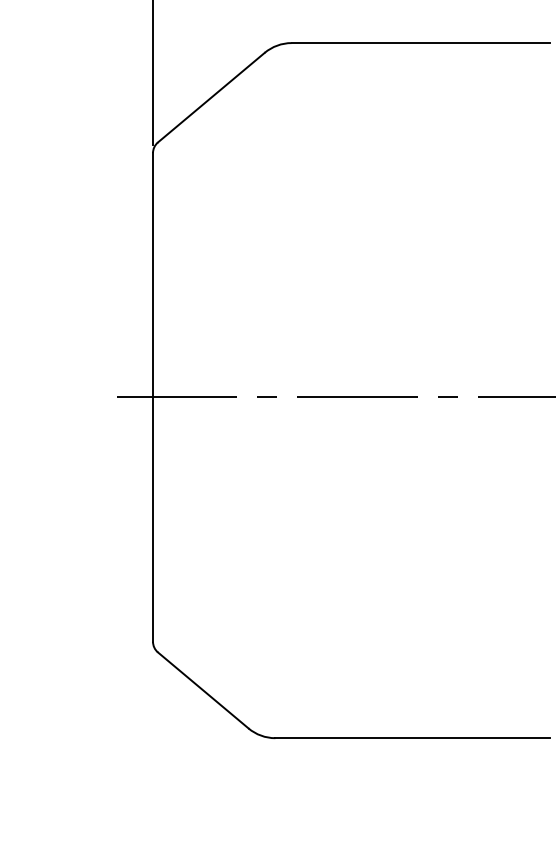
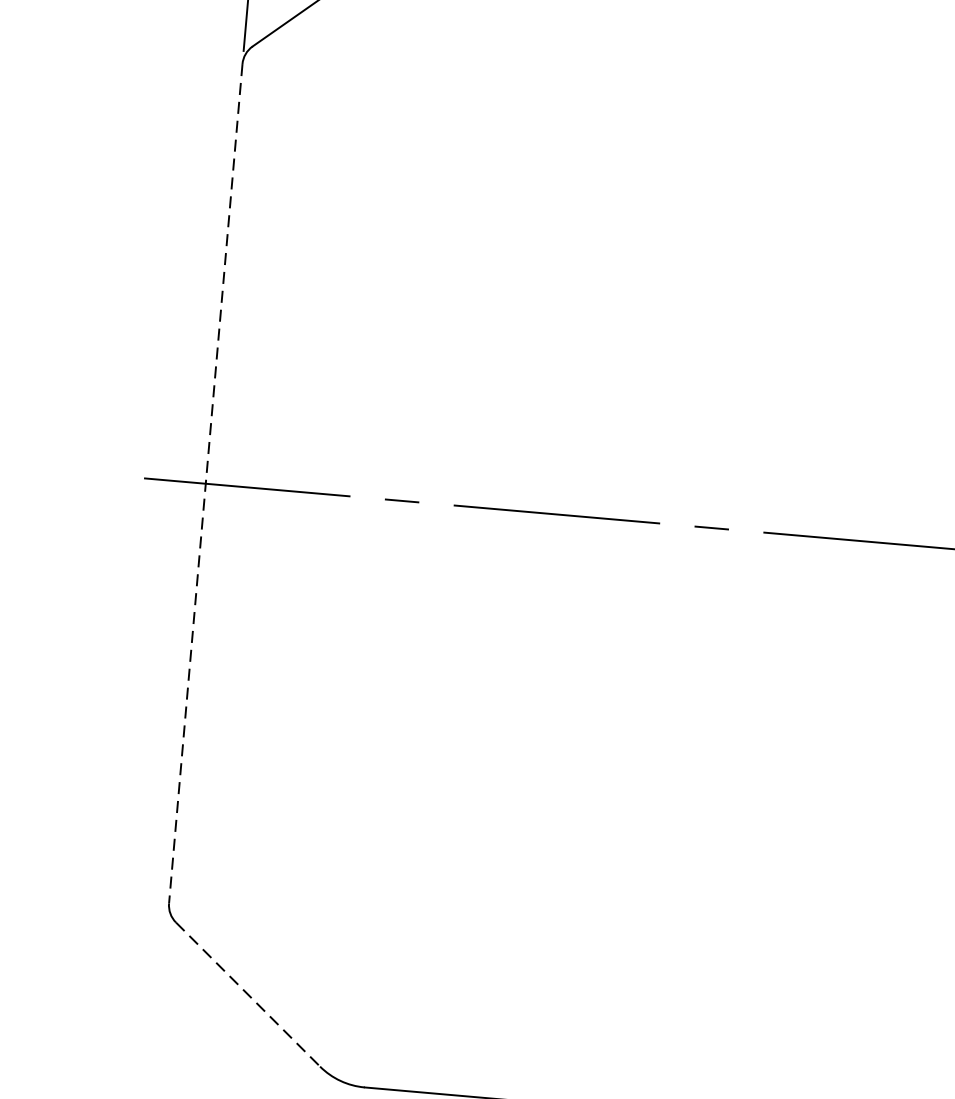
line: (153, 397) -> (206, 483), solid -> dashed
line: (203, 690) -> (248, 994), solid -> dashed

